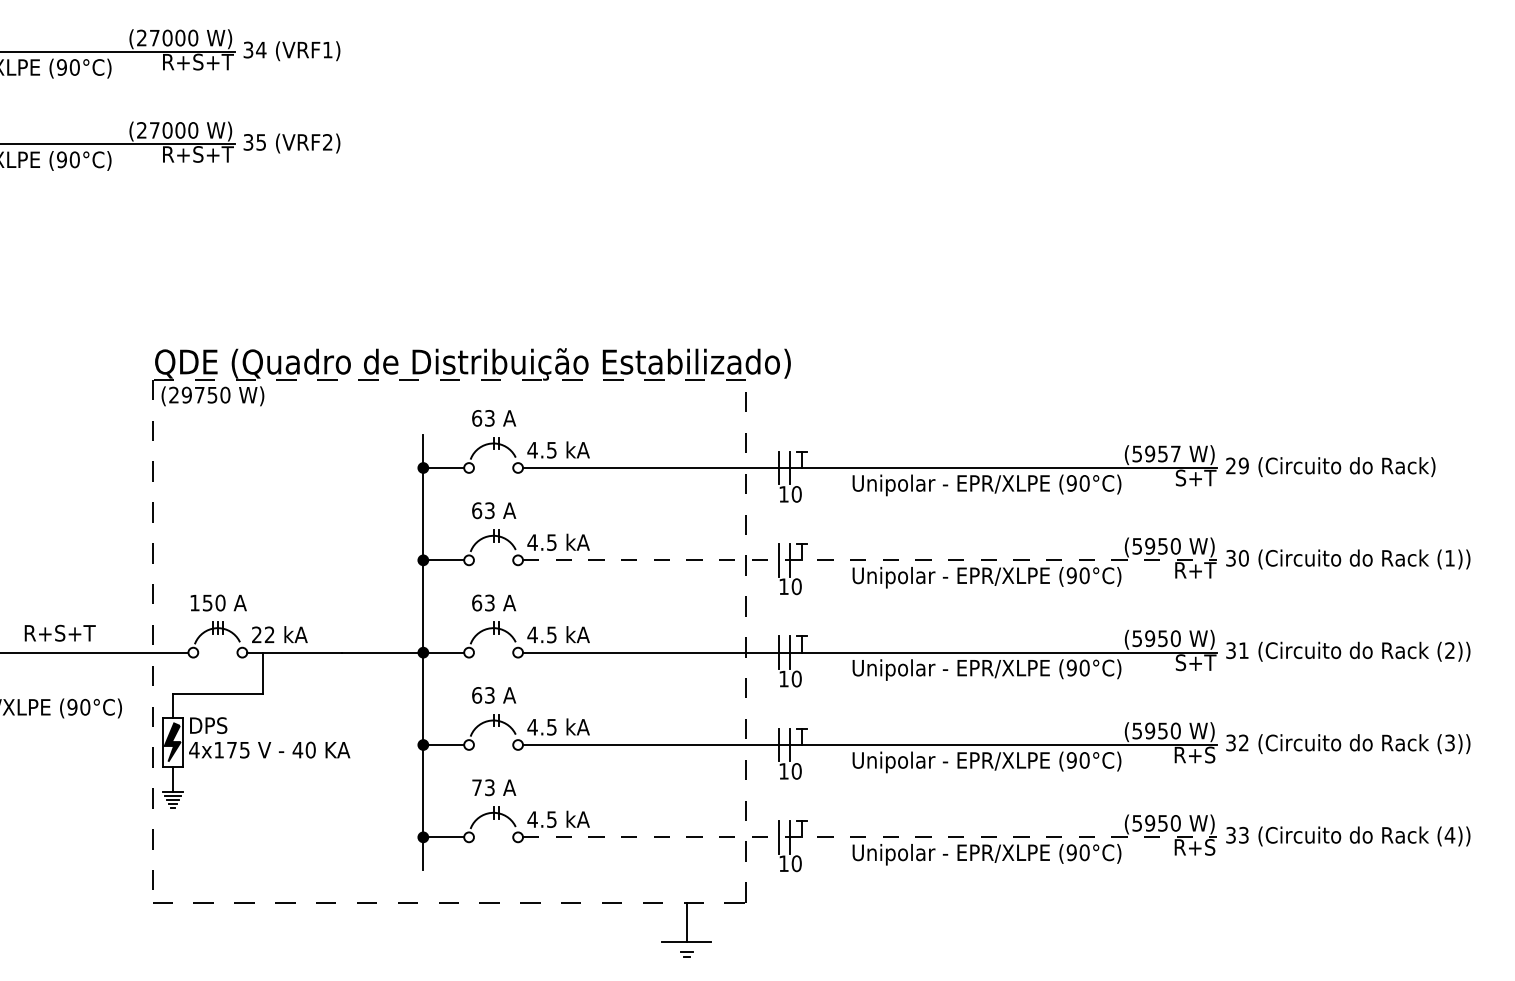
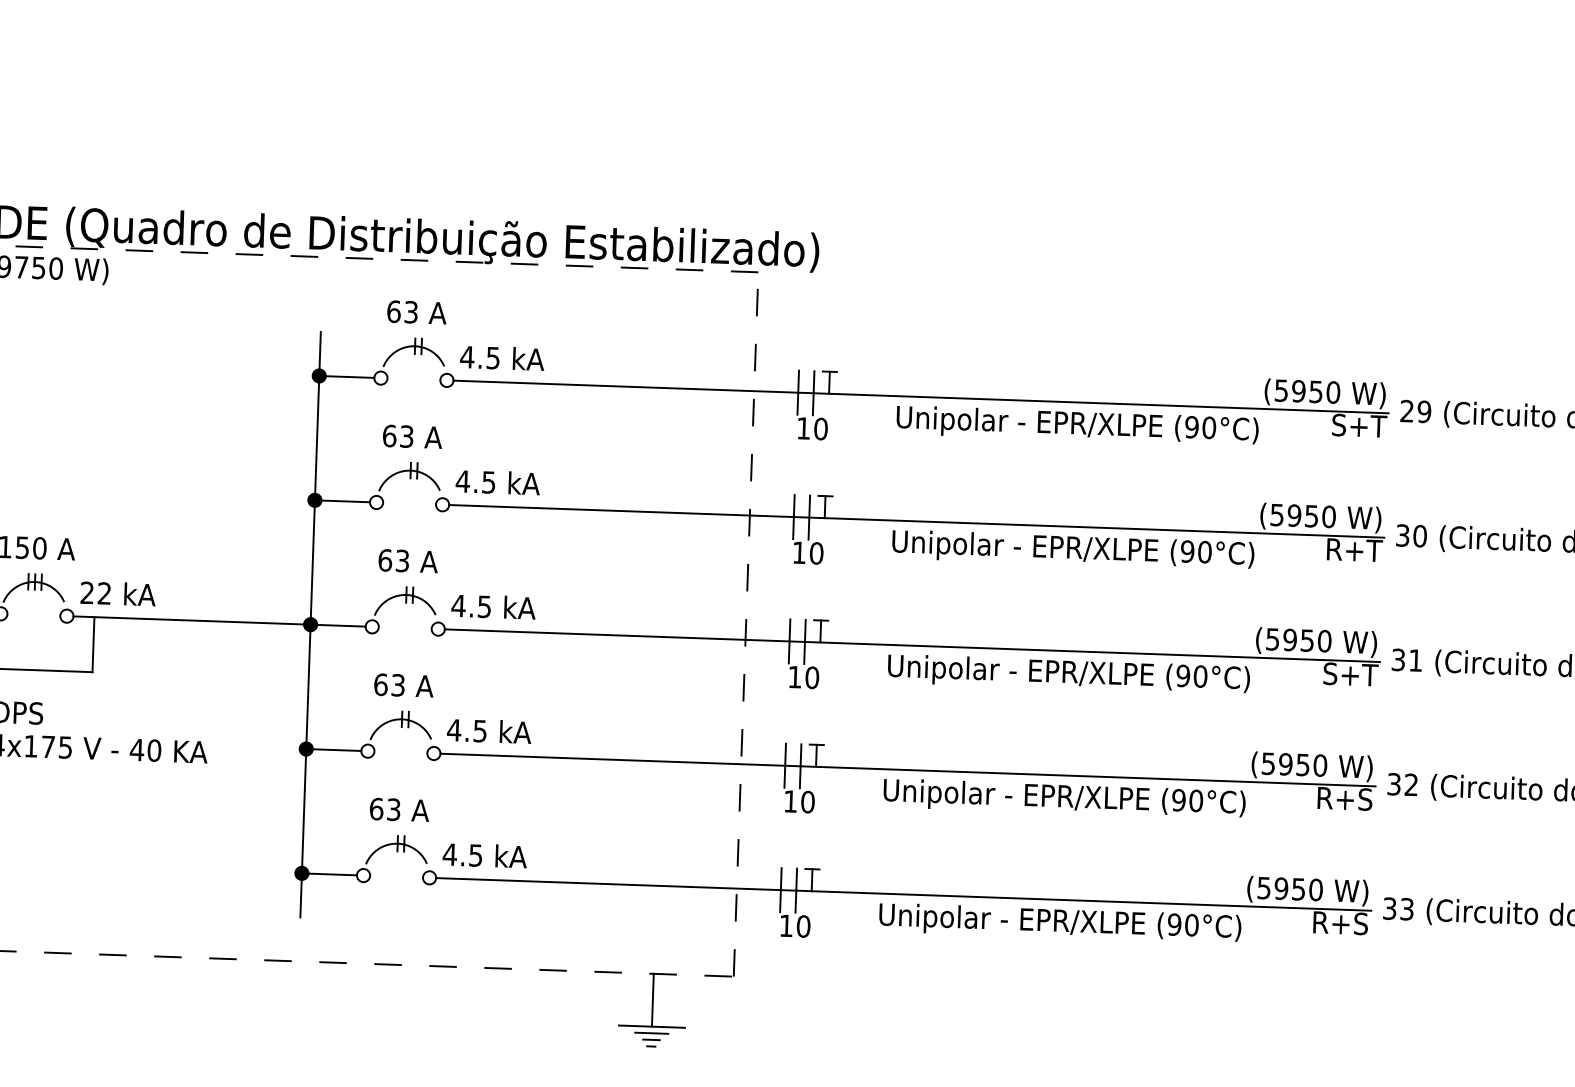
text: (1175, 453) -> (1332, 391), (5957 -> (5950
line: (870, 560) -> (917, 521), dashed -> solid
text: (477, 787) -> (377, 808), 73 -> 63
line: (870, 837) -> (904, 894), dashed -> solid
line: (686, 946) -> (651, 1032), added

